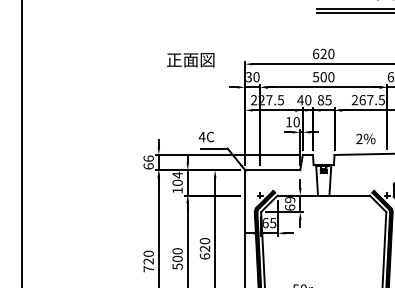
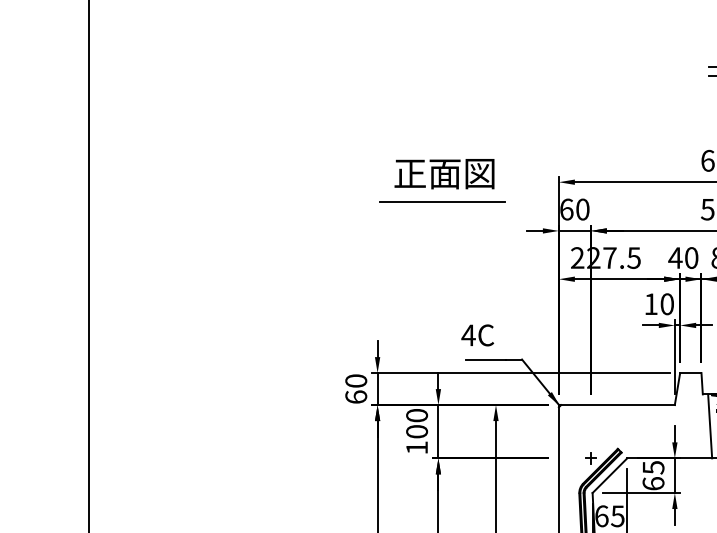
line: (189, 73) -> (441, 201), added
text: (249, 77) -> (568, 210), 30 -> 60
text: (148, 158) -> (355, 380), 66 -> 60
text: (177, 174) -> (416, 414), 104 -> 100
text: (290, 200) -> (654, 468), 69 -> 65

